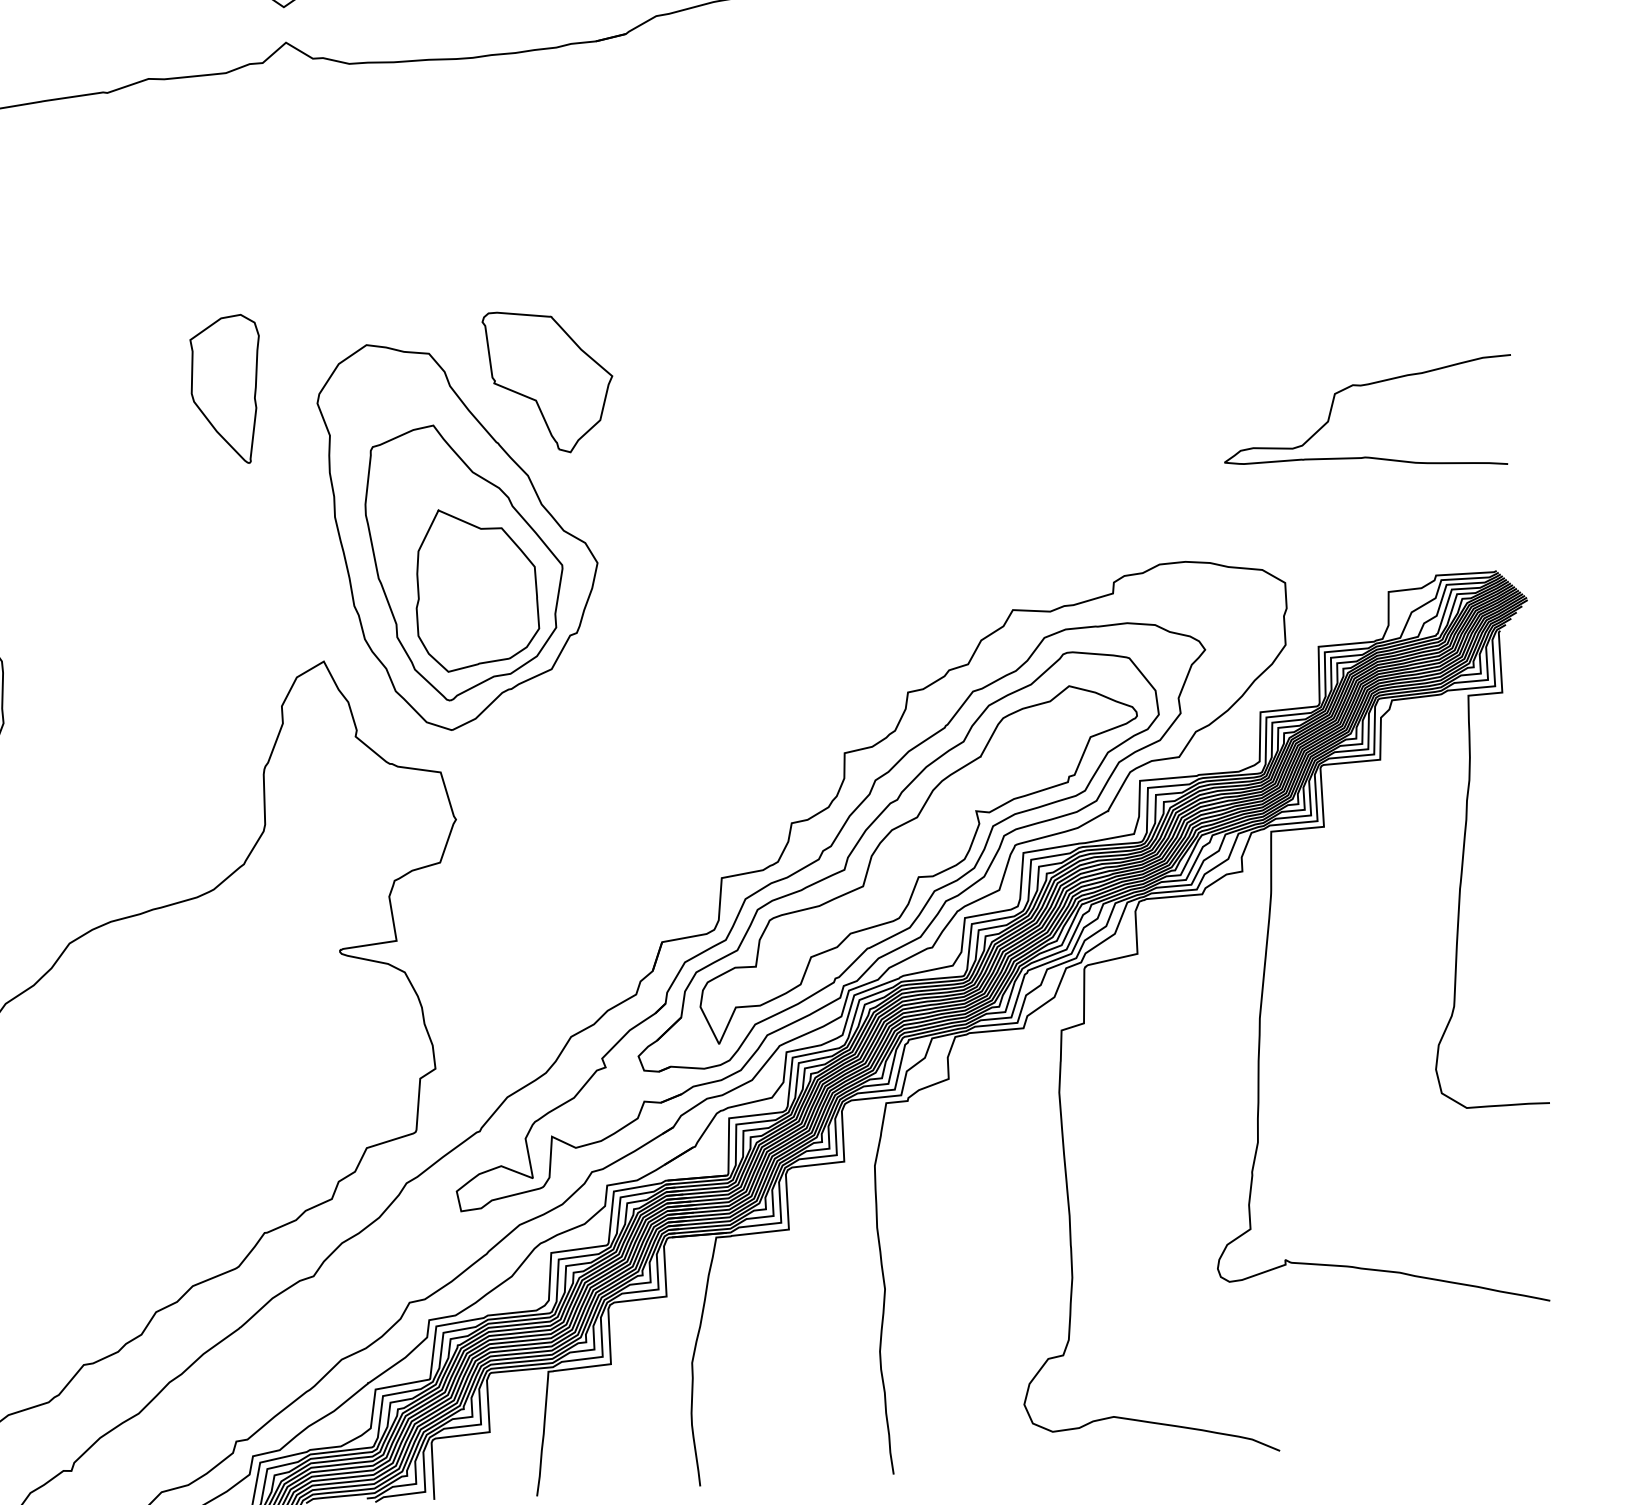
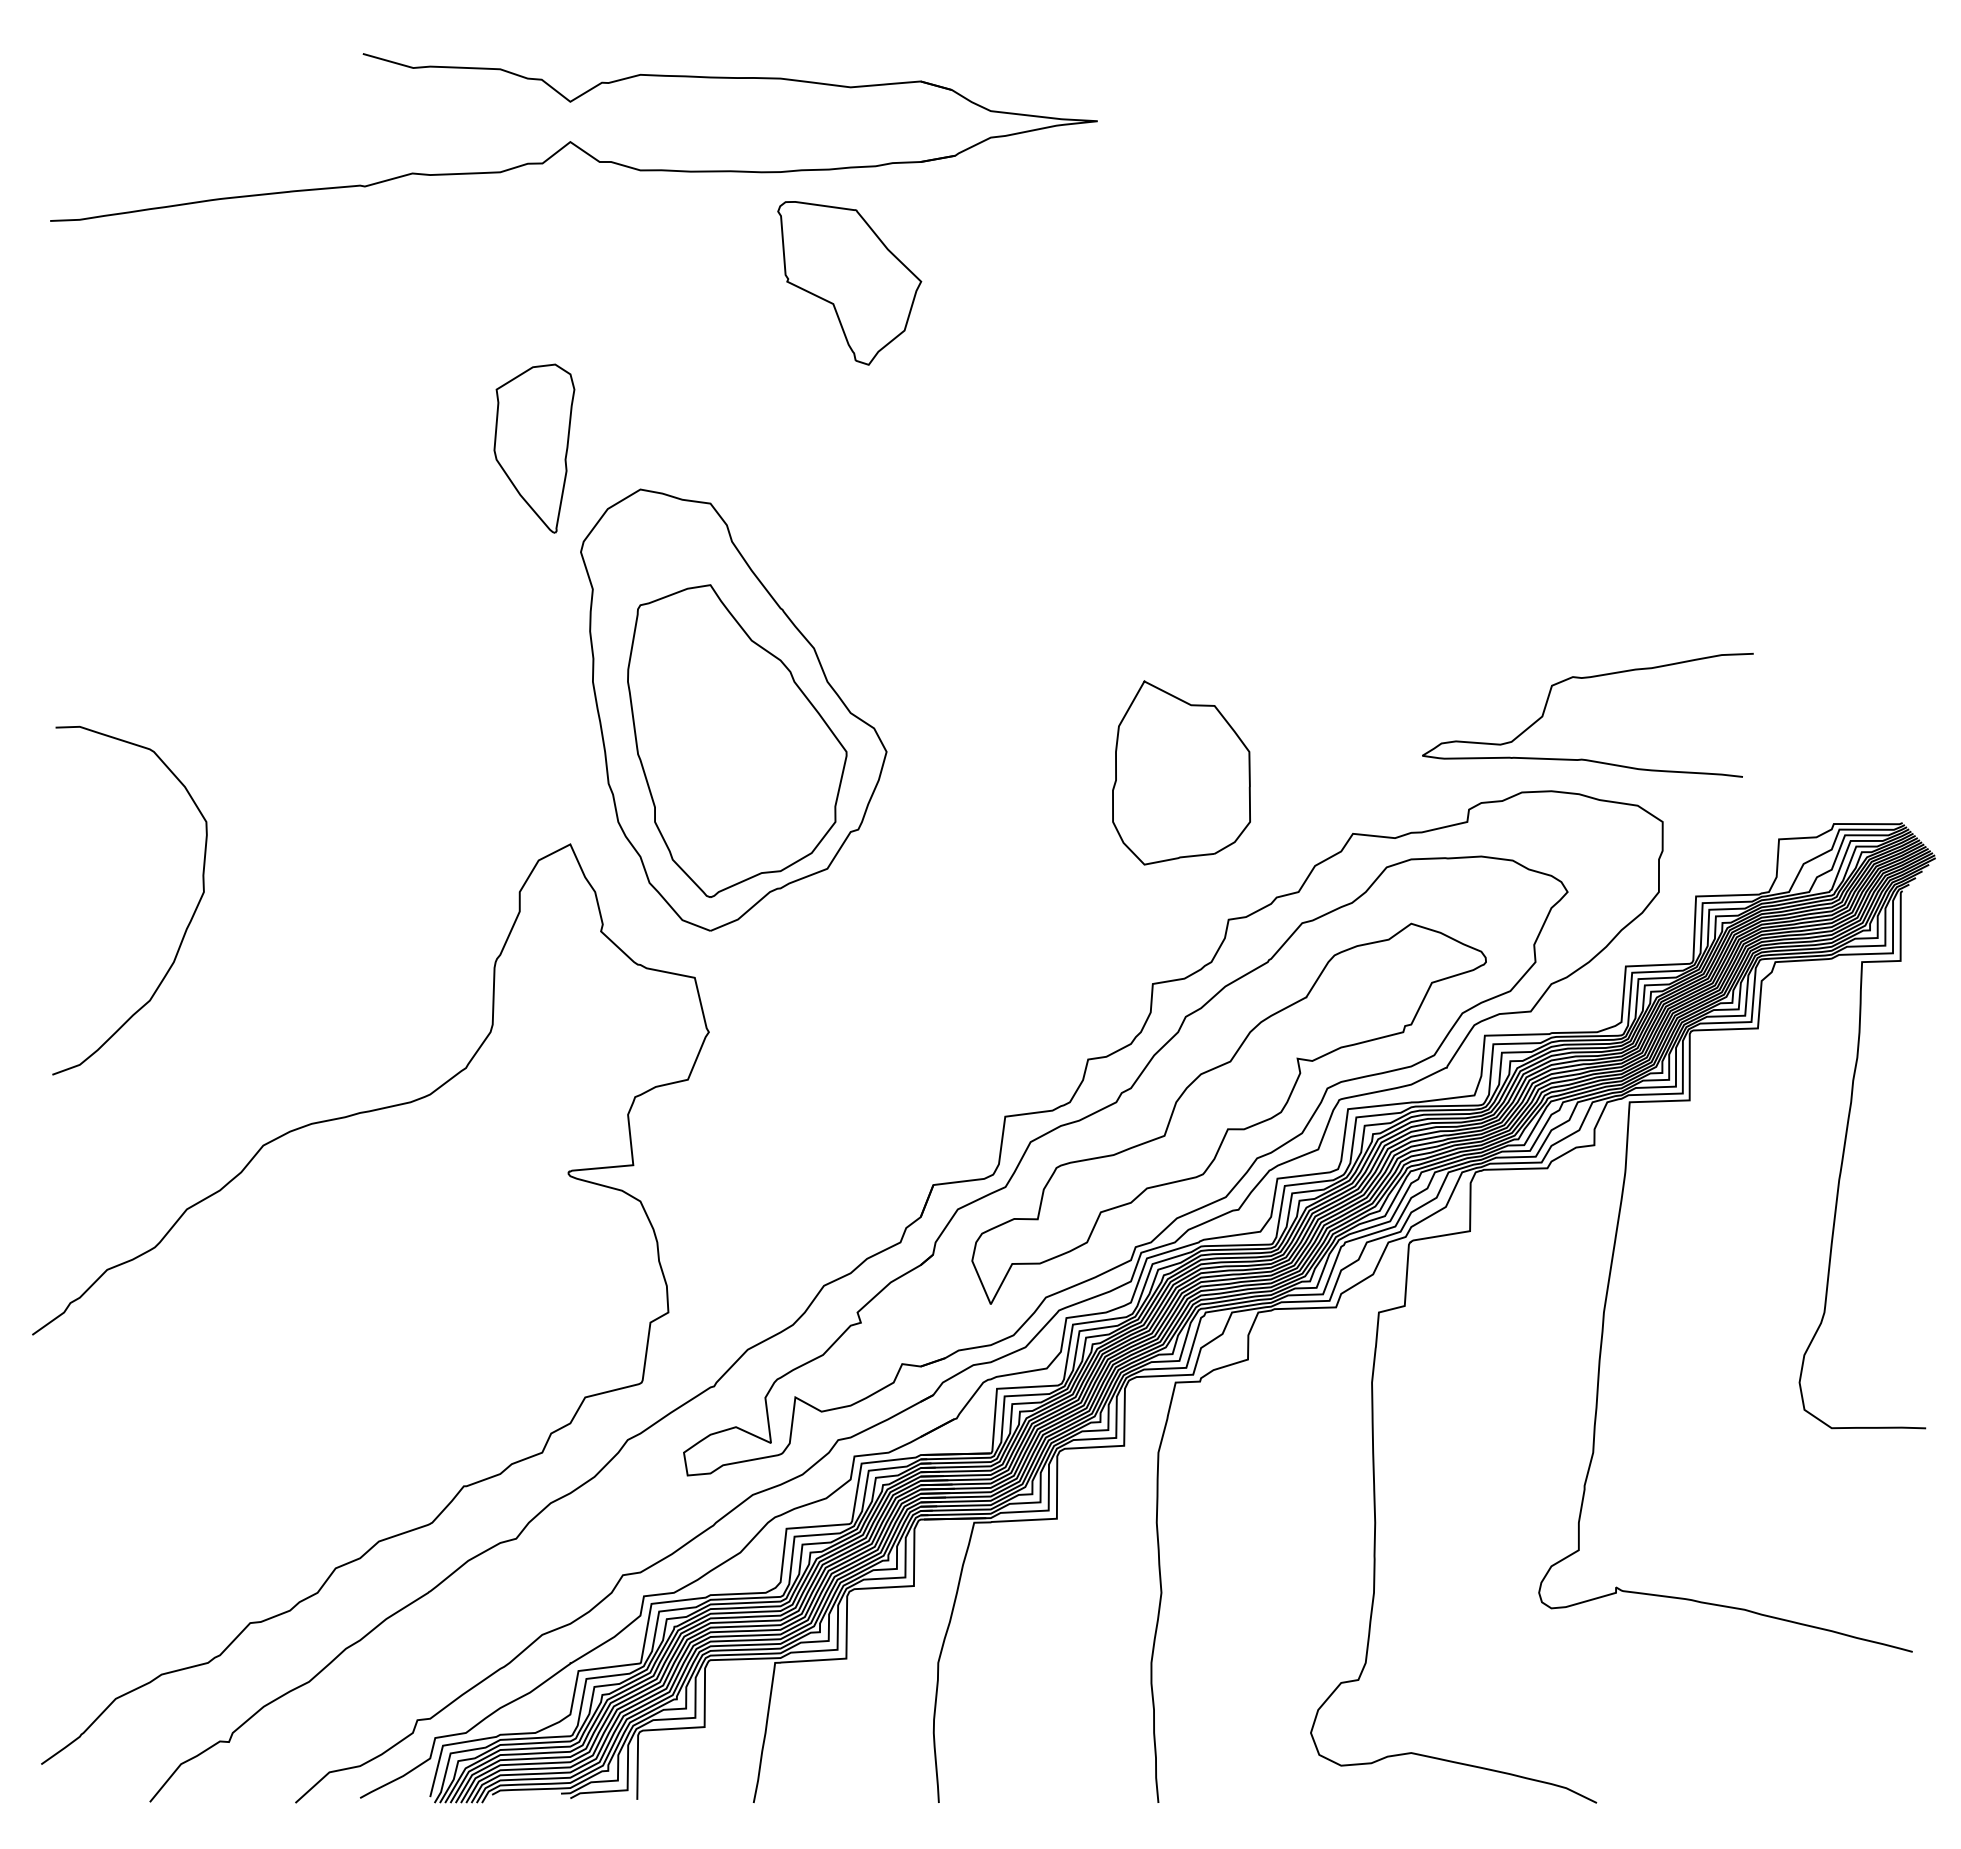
part: (549, 381) -> (849, 283), moved
curve: (1365, 385) -> (1587, 678), moved
part: (226, 389) -> (534, 448), moved
part: (476, 588) -> (1181, 772), moved
part: (896, 860) -> (1204, 1108), removed

